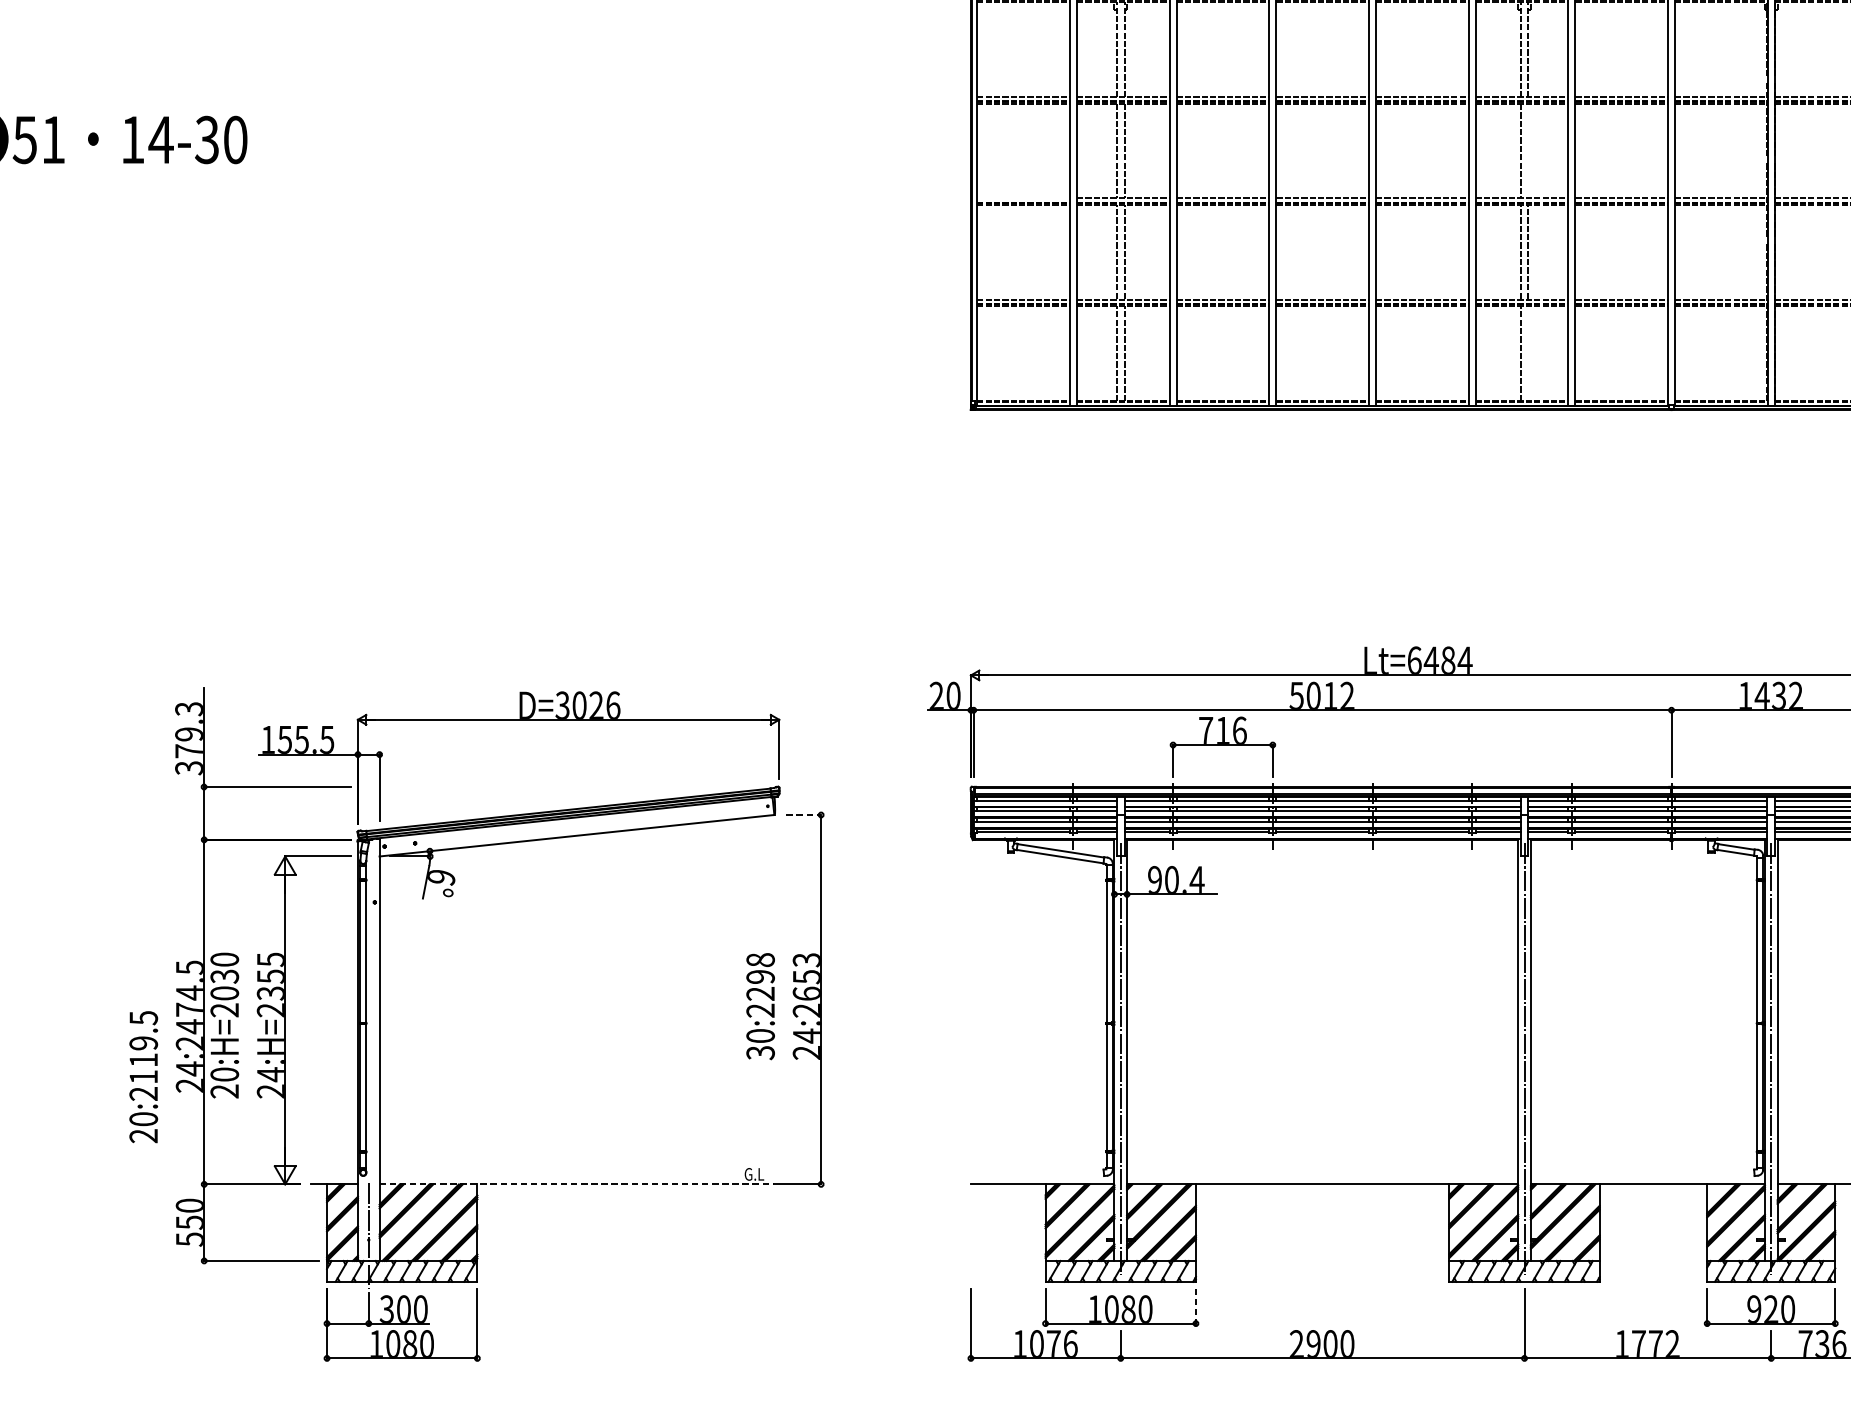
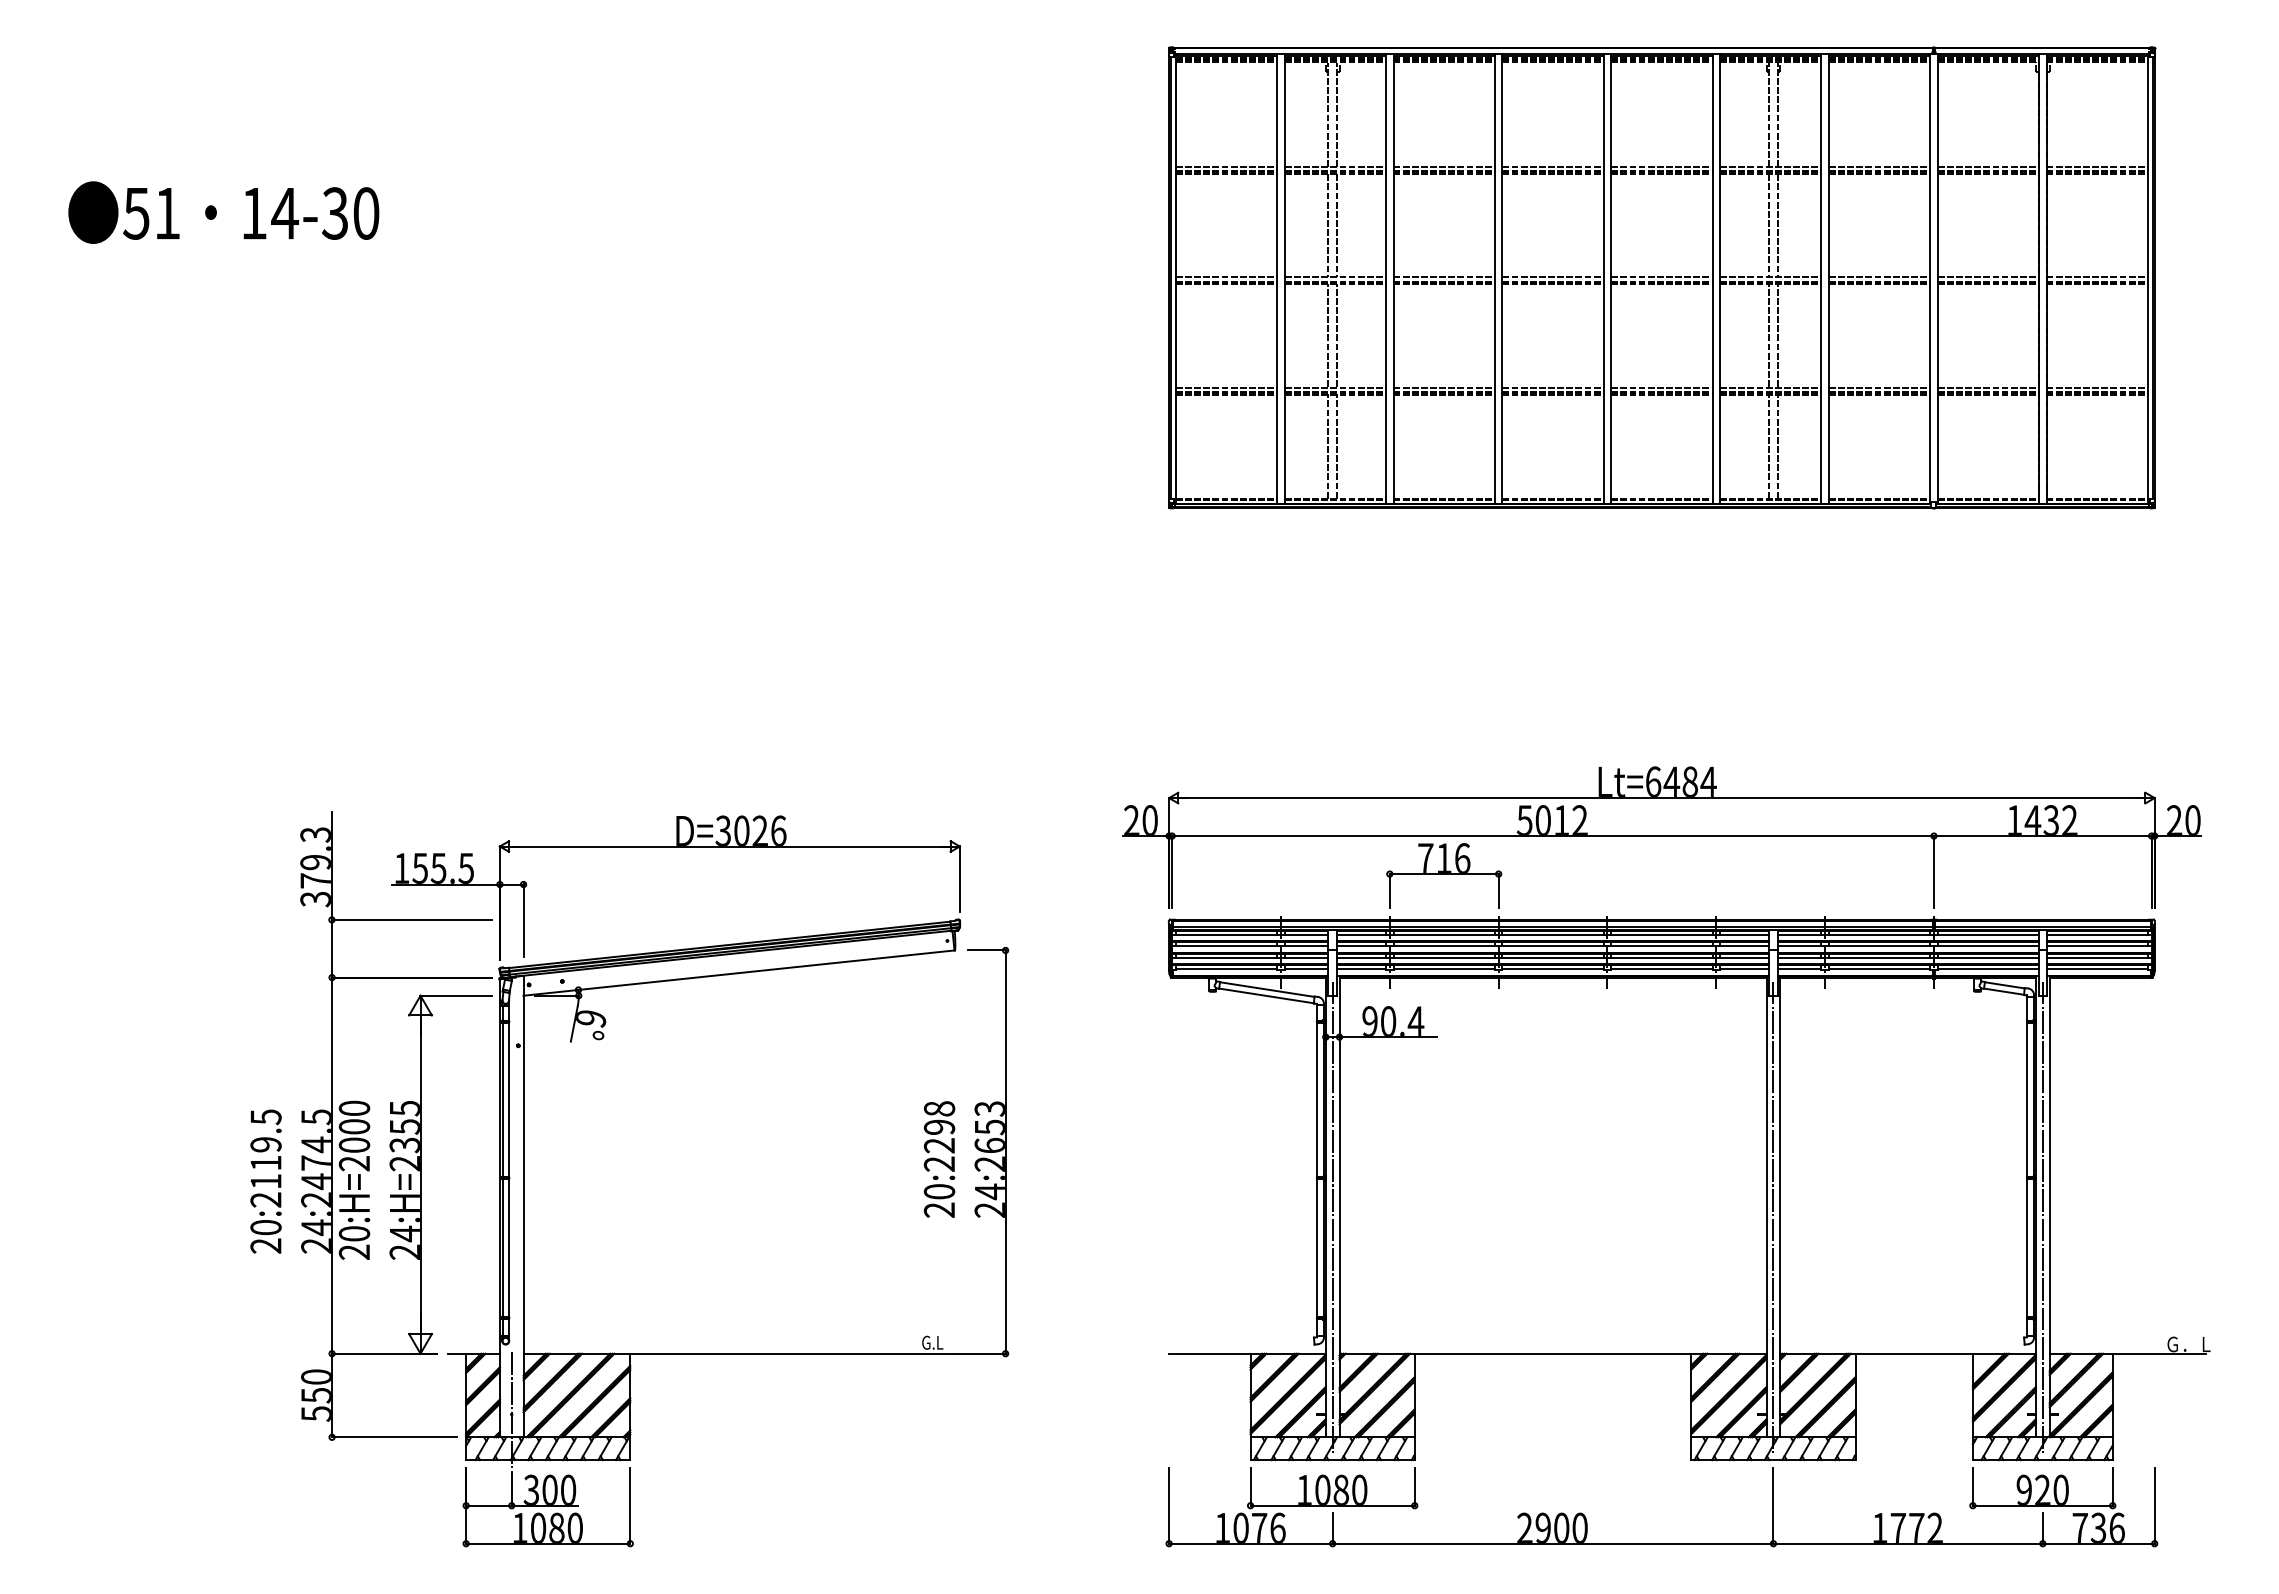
line: (1528, 150) -> (1777, 225), added
line: (1023, 198) -> (1226, 277), added
line: (1528, 353) -> (1777, 446), added
line: (804, 815) -> (987, 950), dashed -> solid
text: (224, 976) -> (354, 1126), 20:H=2030 -> 20:H=2000
text: (760, 1053) -> (939, 1210), 30:2298 -> 20:2298
text: (143, 1077) -> (265, 1181), moved
line: (577, 1184) -> (739, 1353), dashed -> solid
line: (1195, 1306) -> (1414, 1487), dashed -> solid

